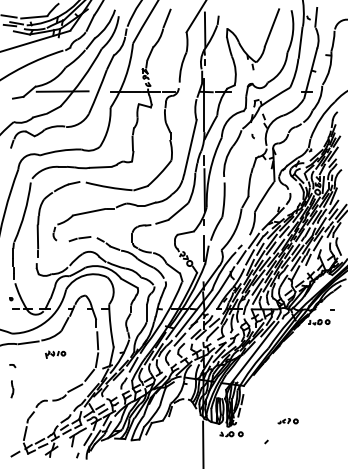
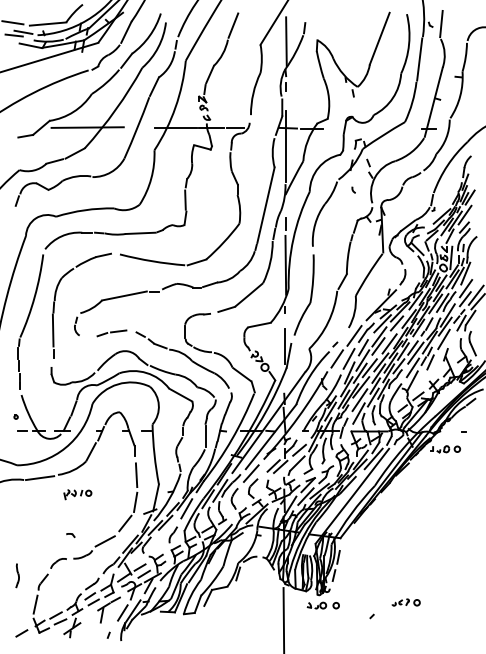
part: (12, 366) -> (70, 535), moved
part: (12, 388) -> (17, 575), moved
part: (287, 421) -> (405, 602), moved

